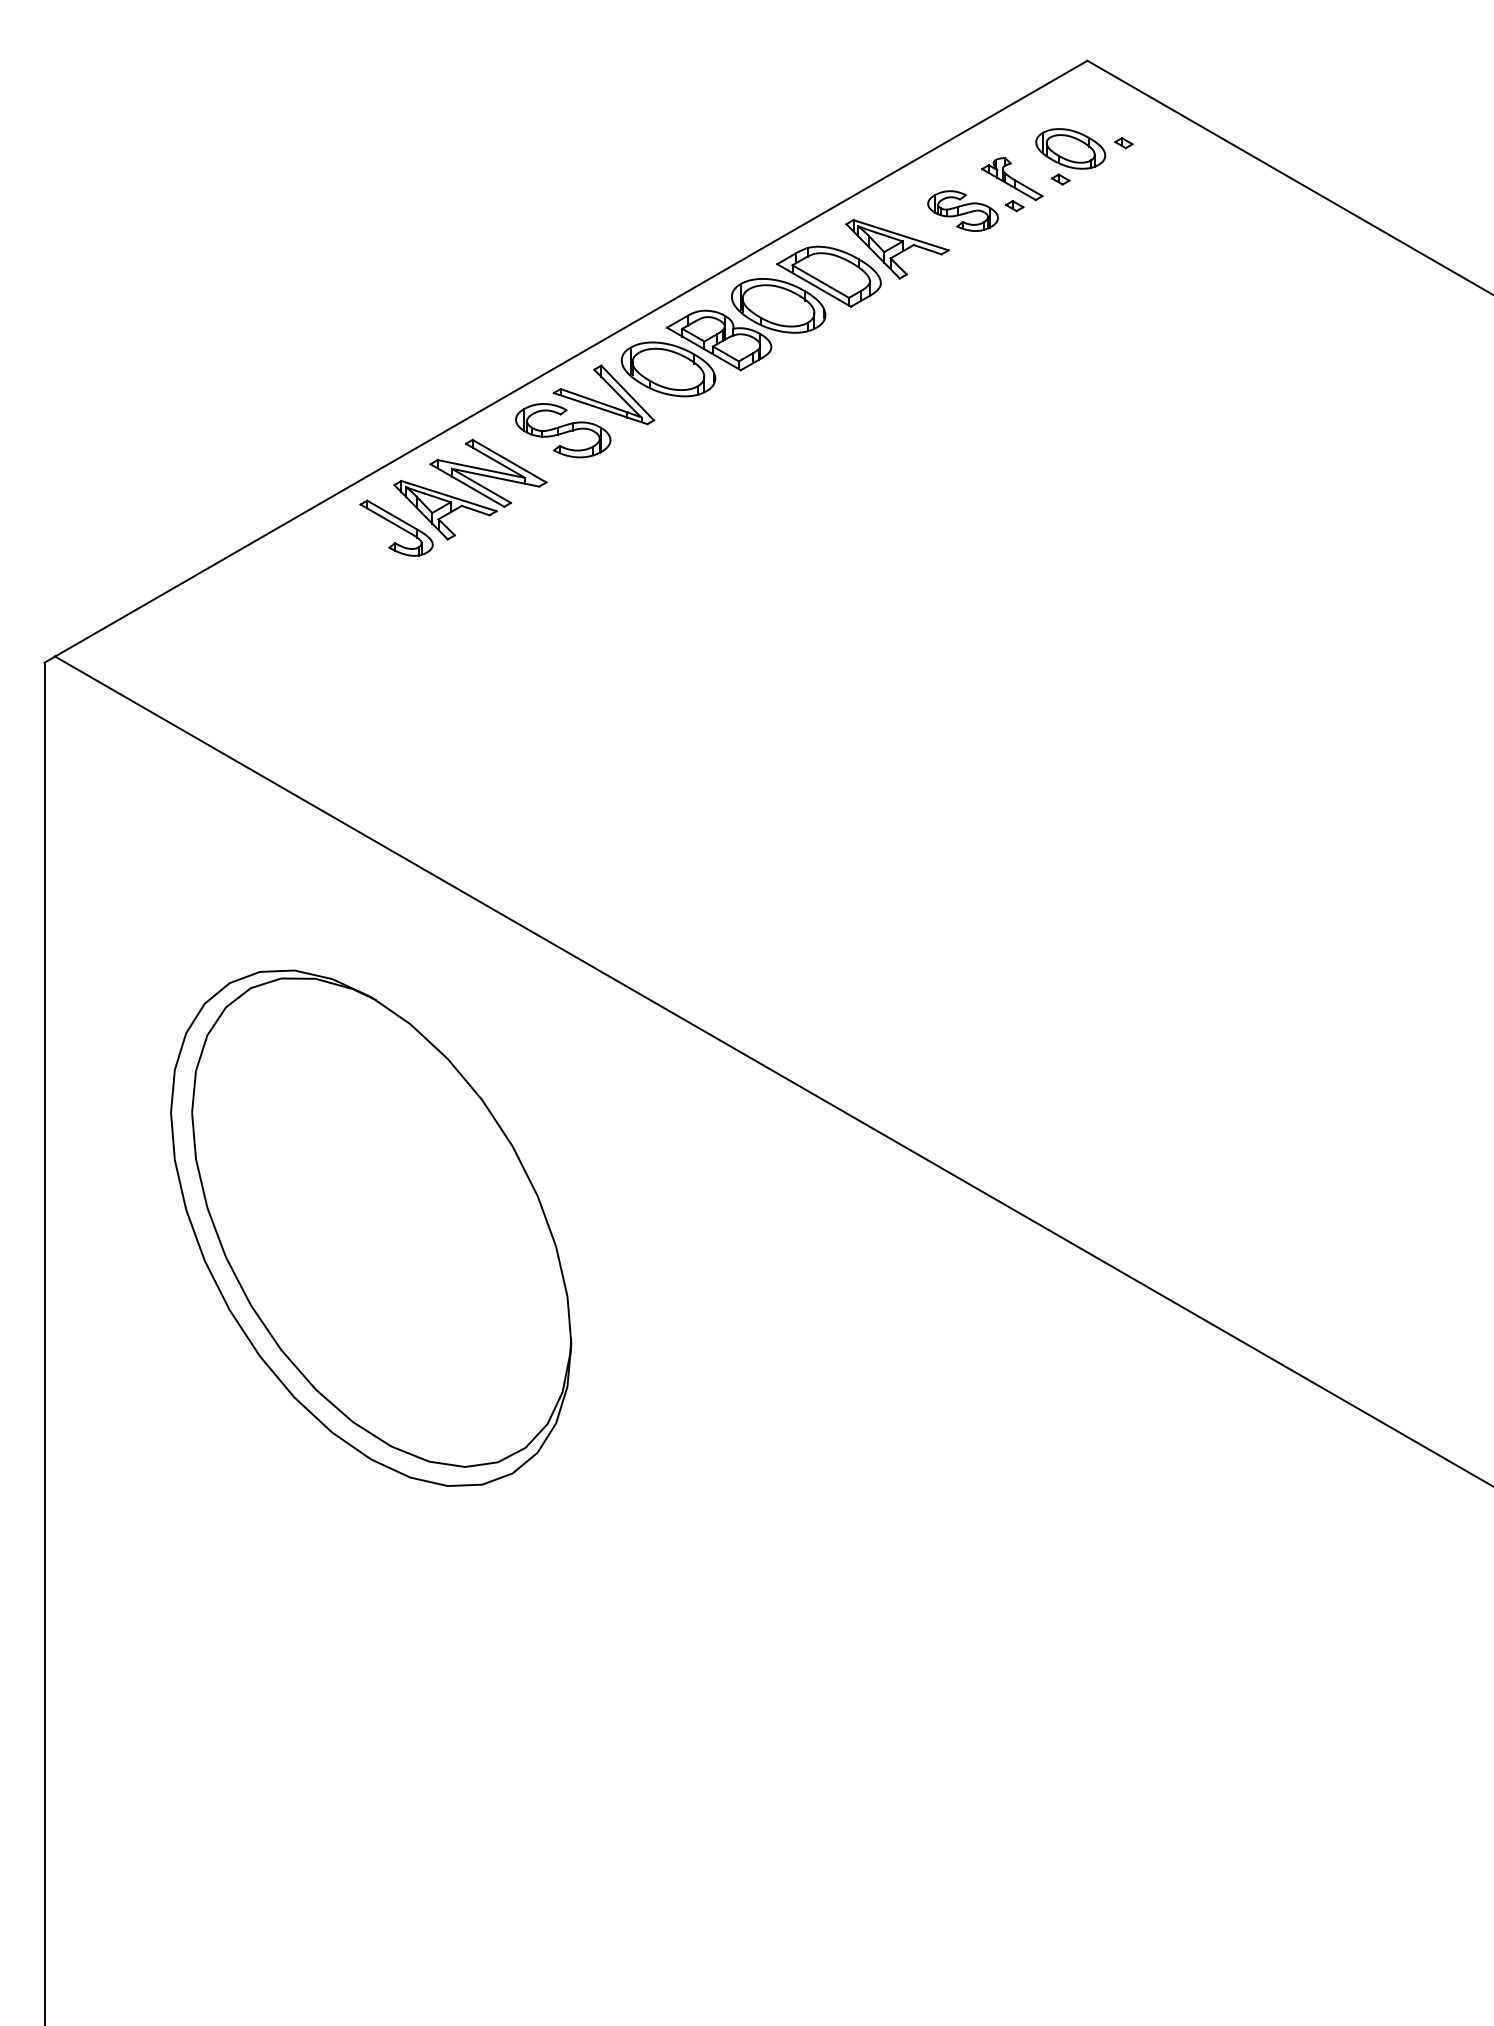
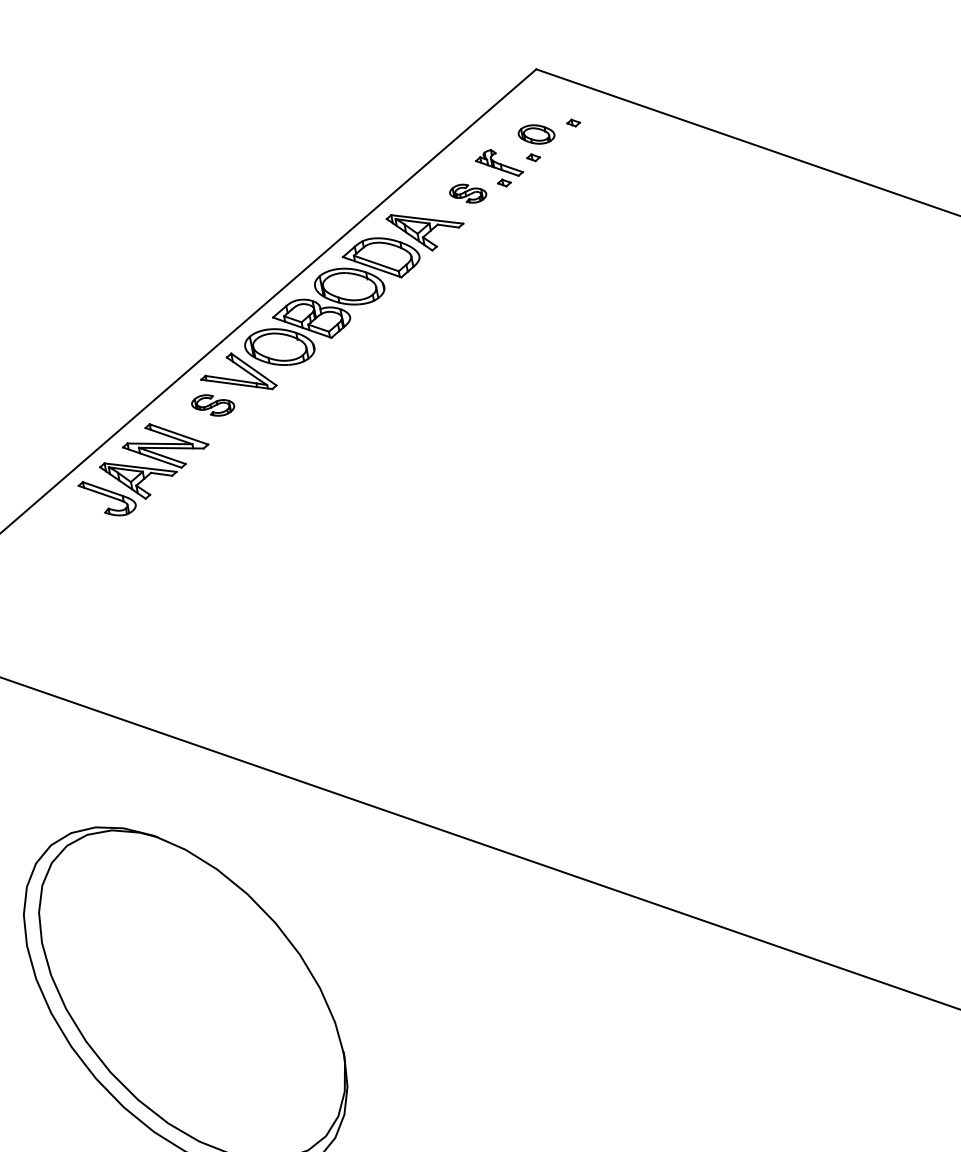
part: (1070, 148) -> (536, 134), size x0.7
part: (962, 210) -> (467, 193), size x0.7
part: (563, 430) -> (213, 405), size x0.6

